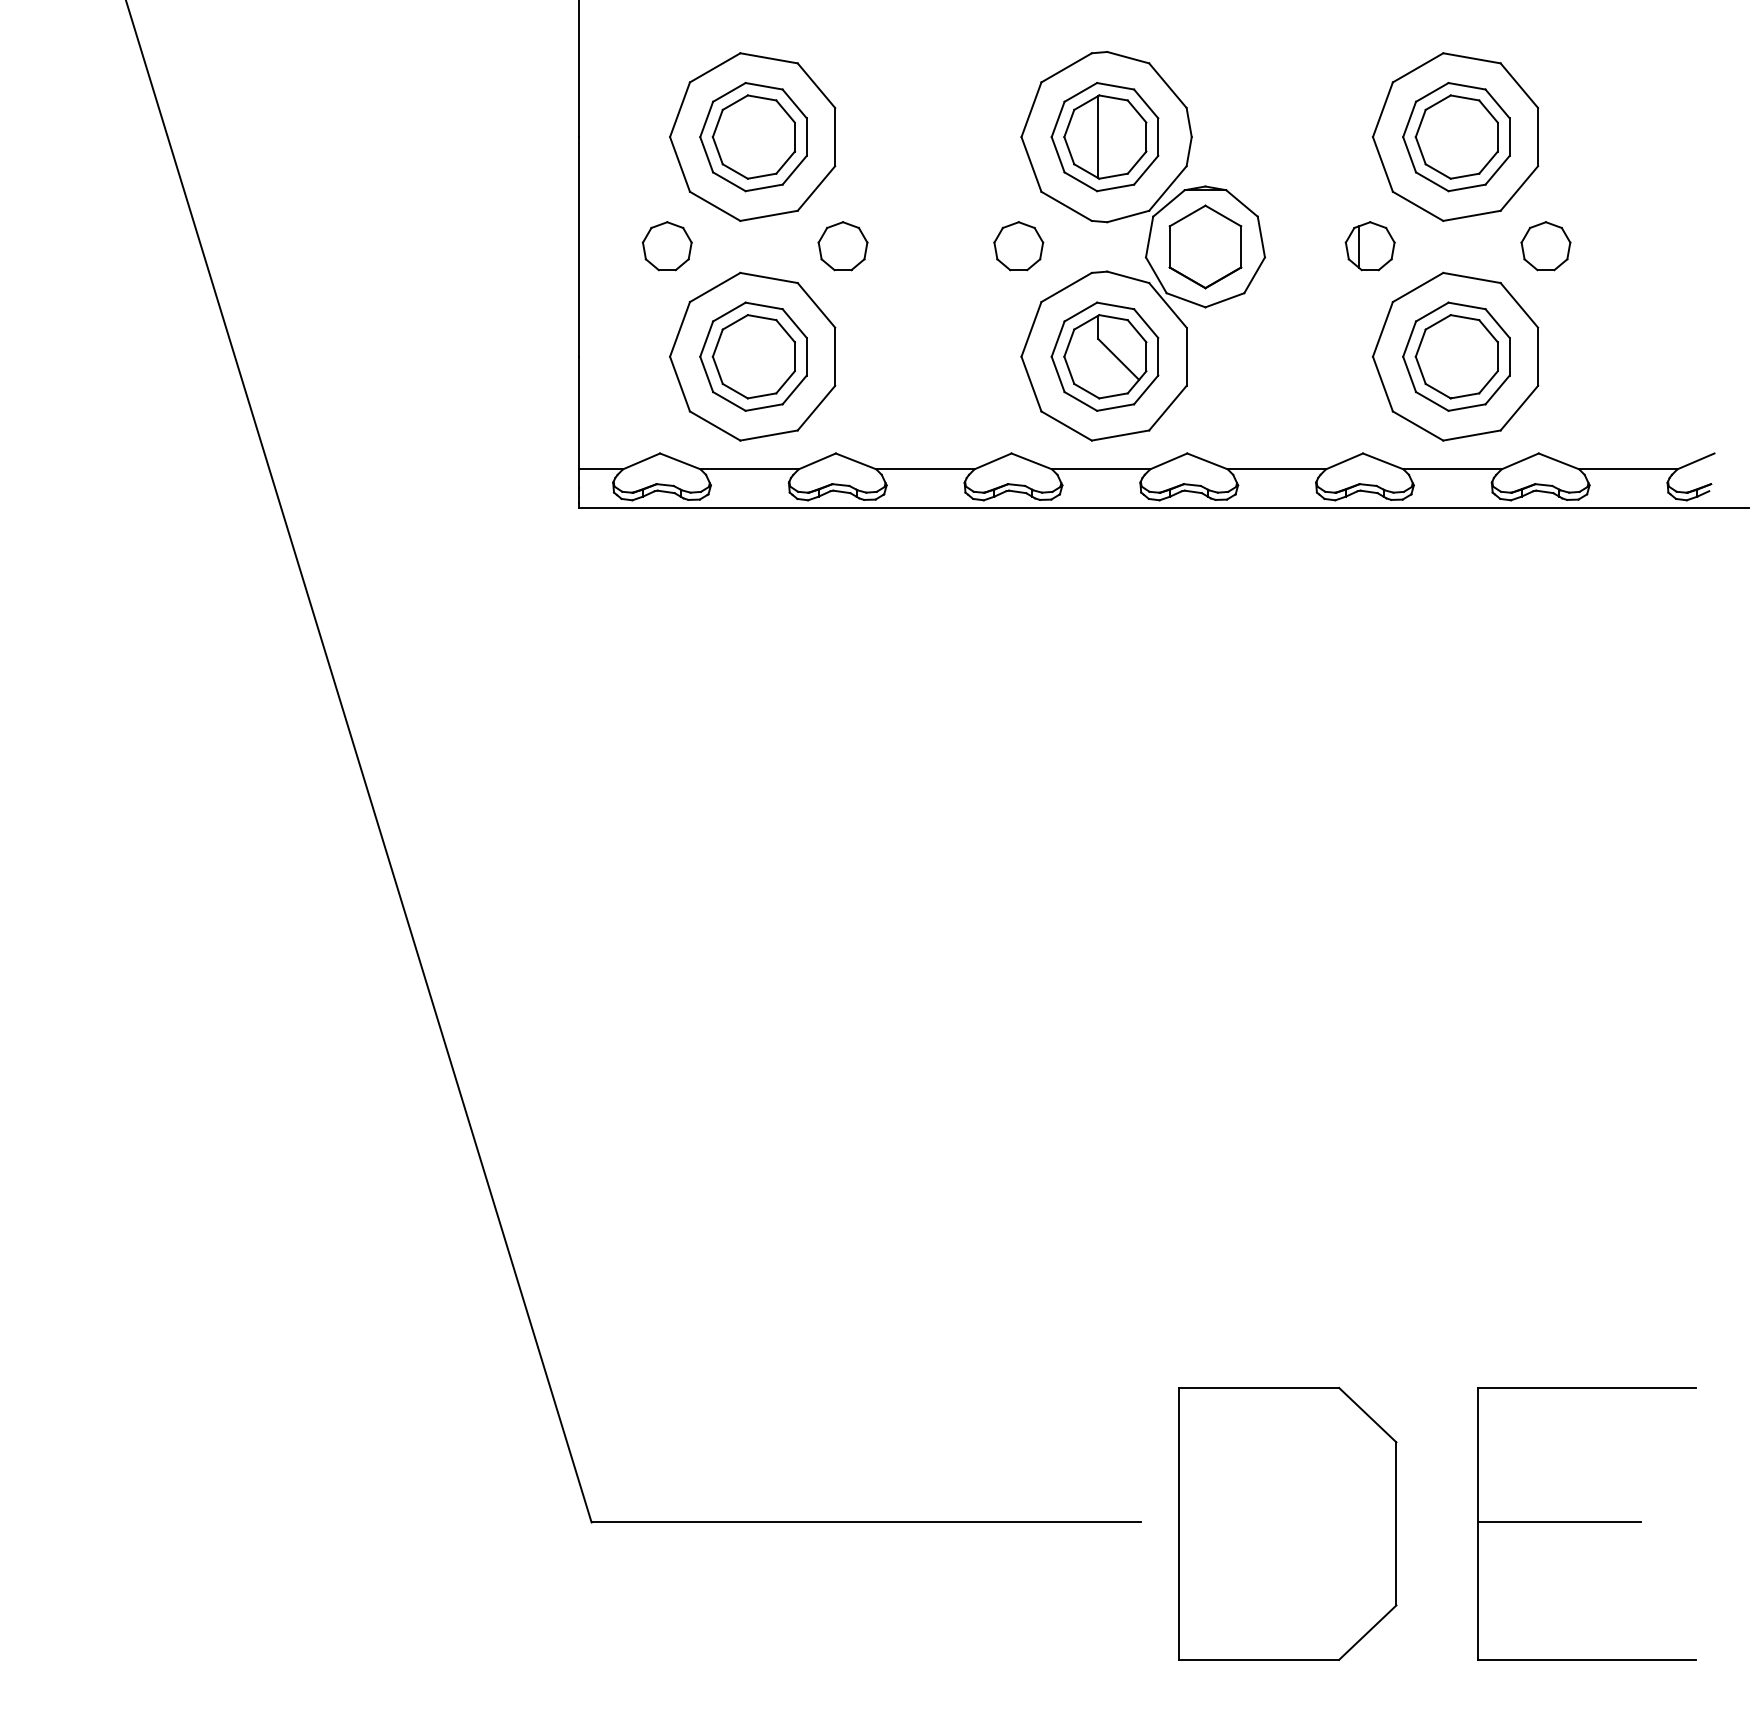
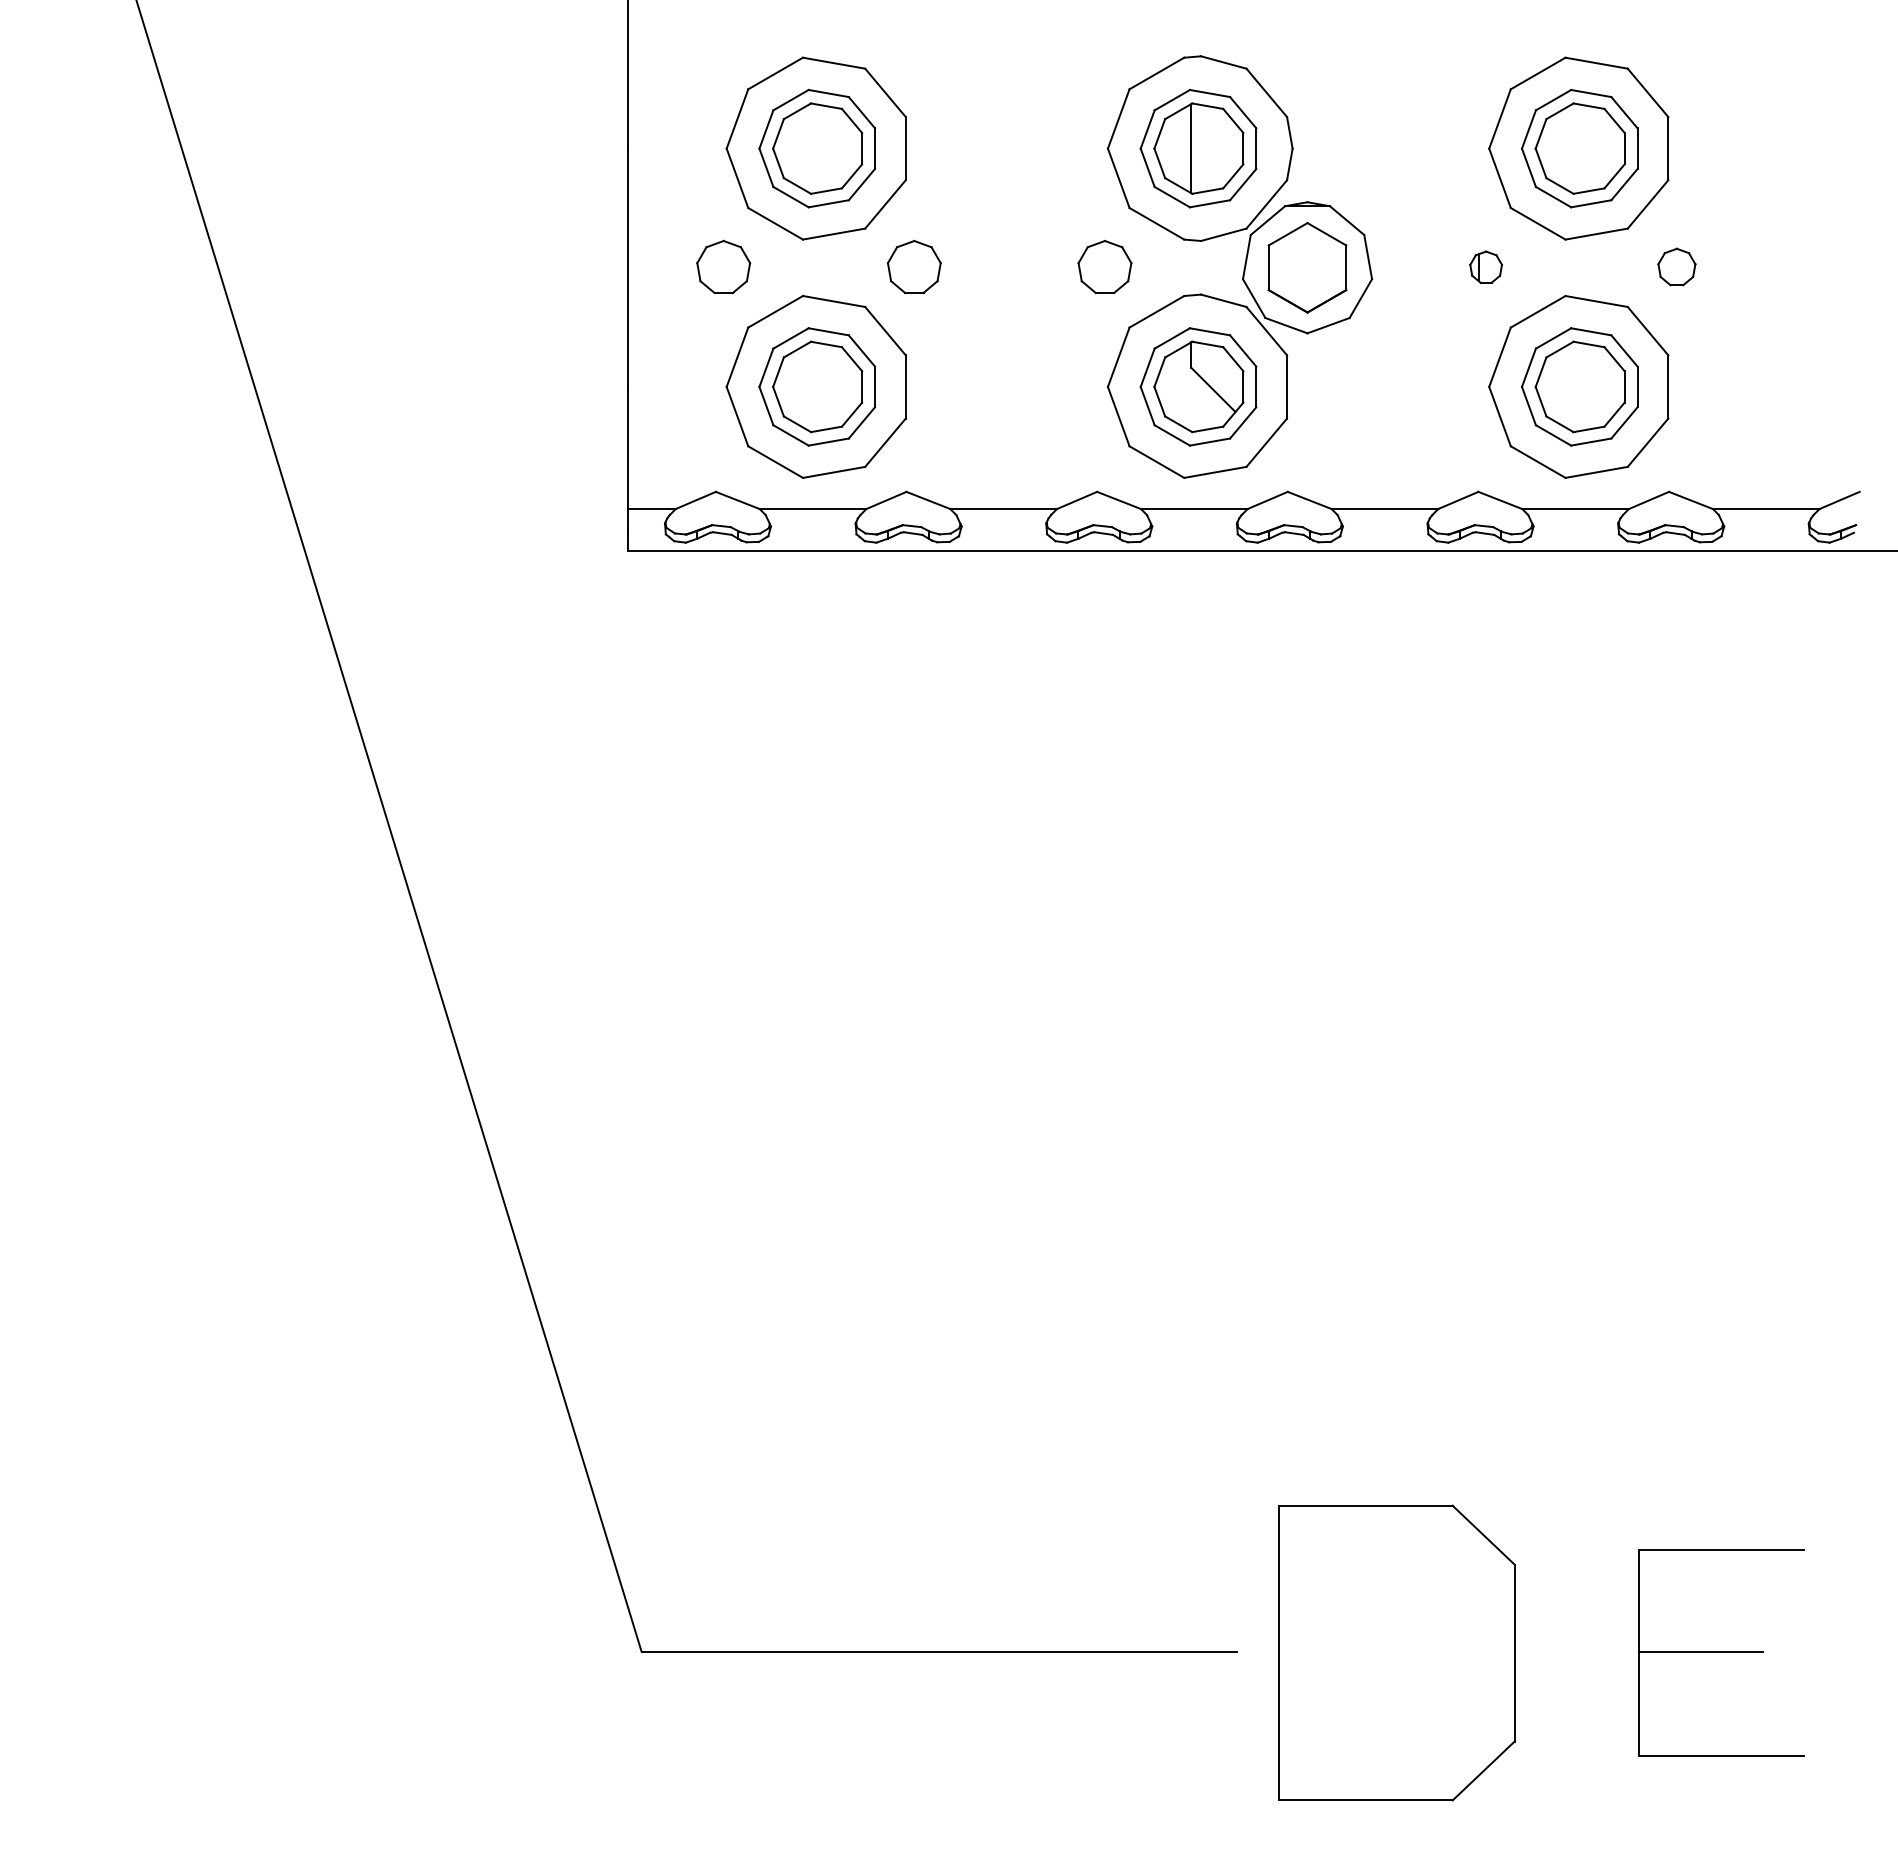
part: (1545, 245) -> (1676, 266), size x0.7
part: (1369, 246) -> (1485, 267), size x0.6
part: (1586, 1523) -> (1720, 1652), size x0.7

